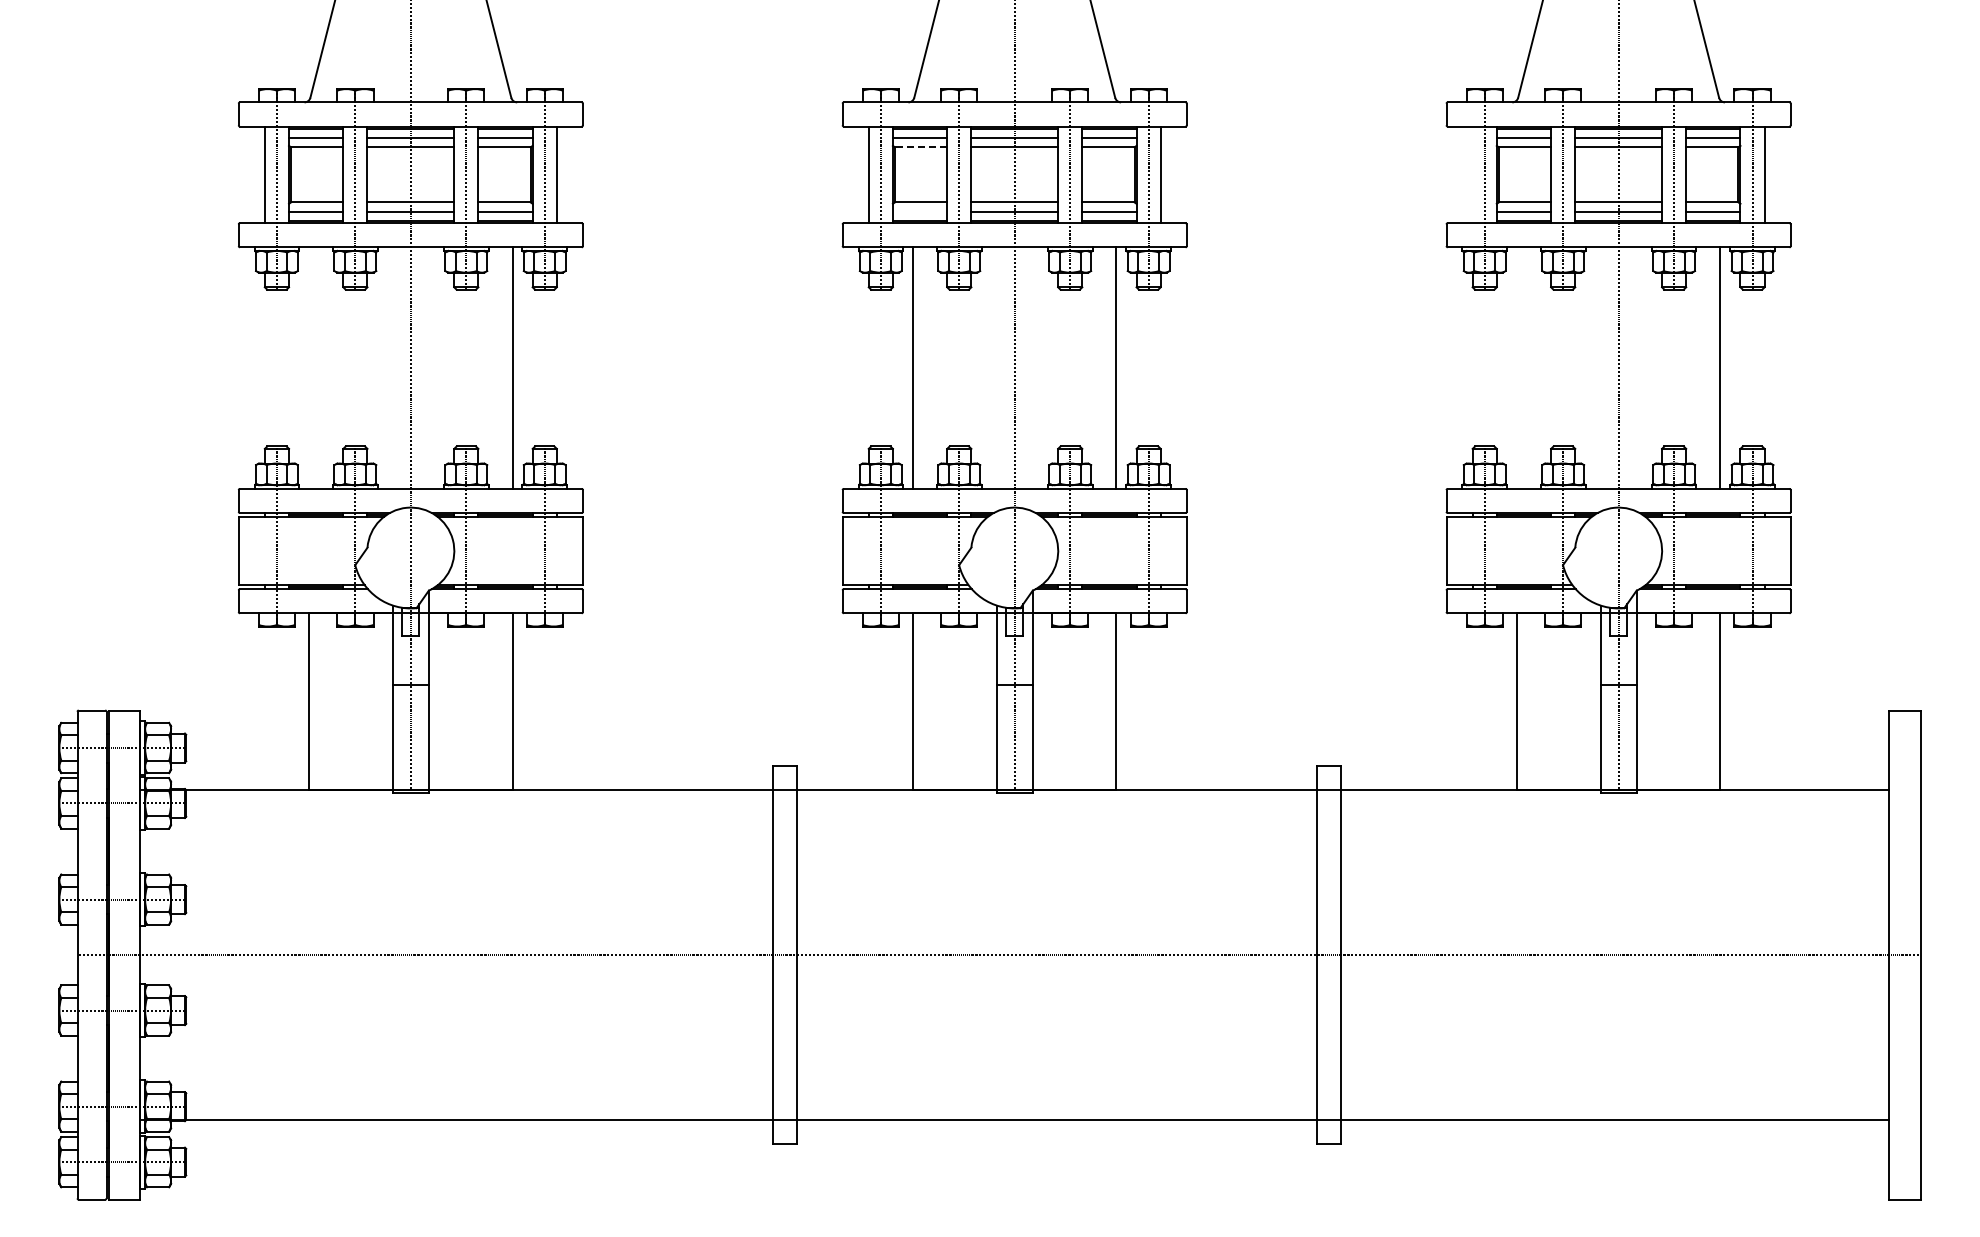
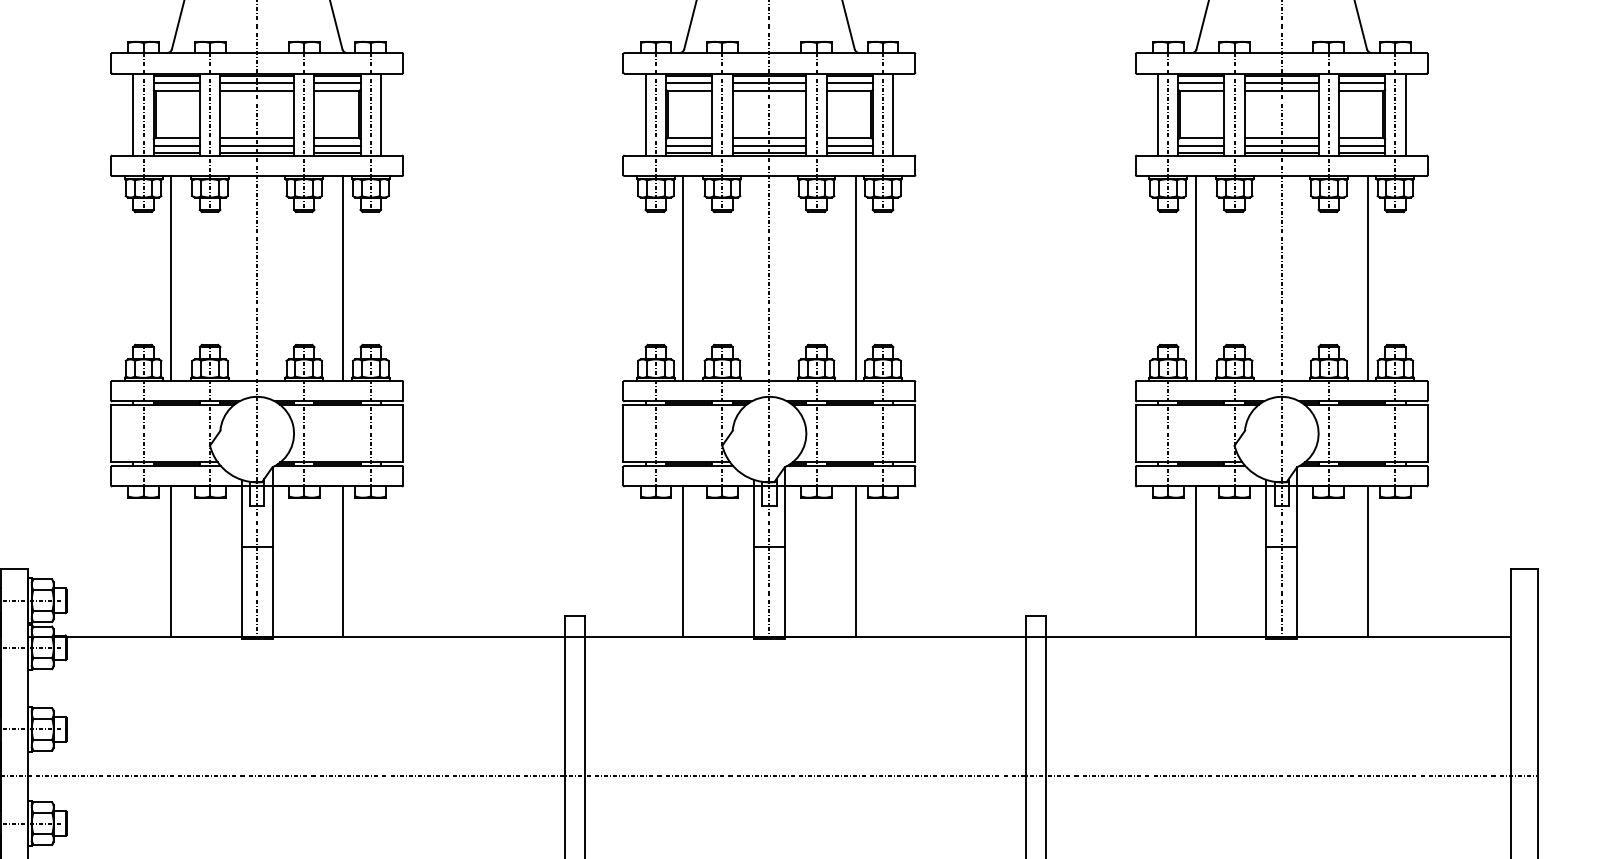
line: (920, 147) -> (689, 91), dashed -> solid
line: (1472, 174) -> (1157, 114), added
line: (919, 211) -> (688, 145), added
line: (309, 367) -> (171, 277), added
line: (1517, 367) -> (1195, 277), added

